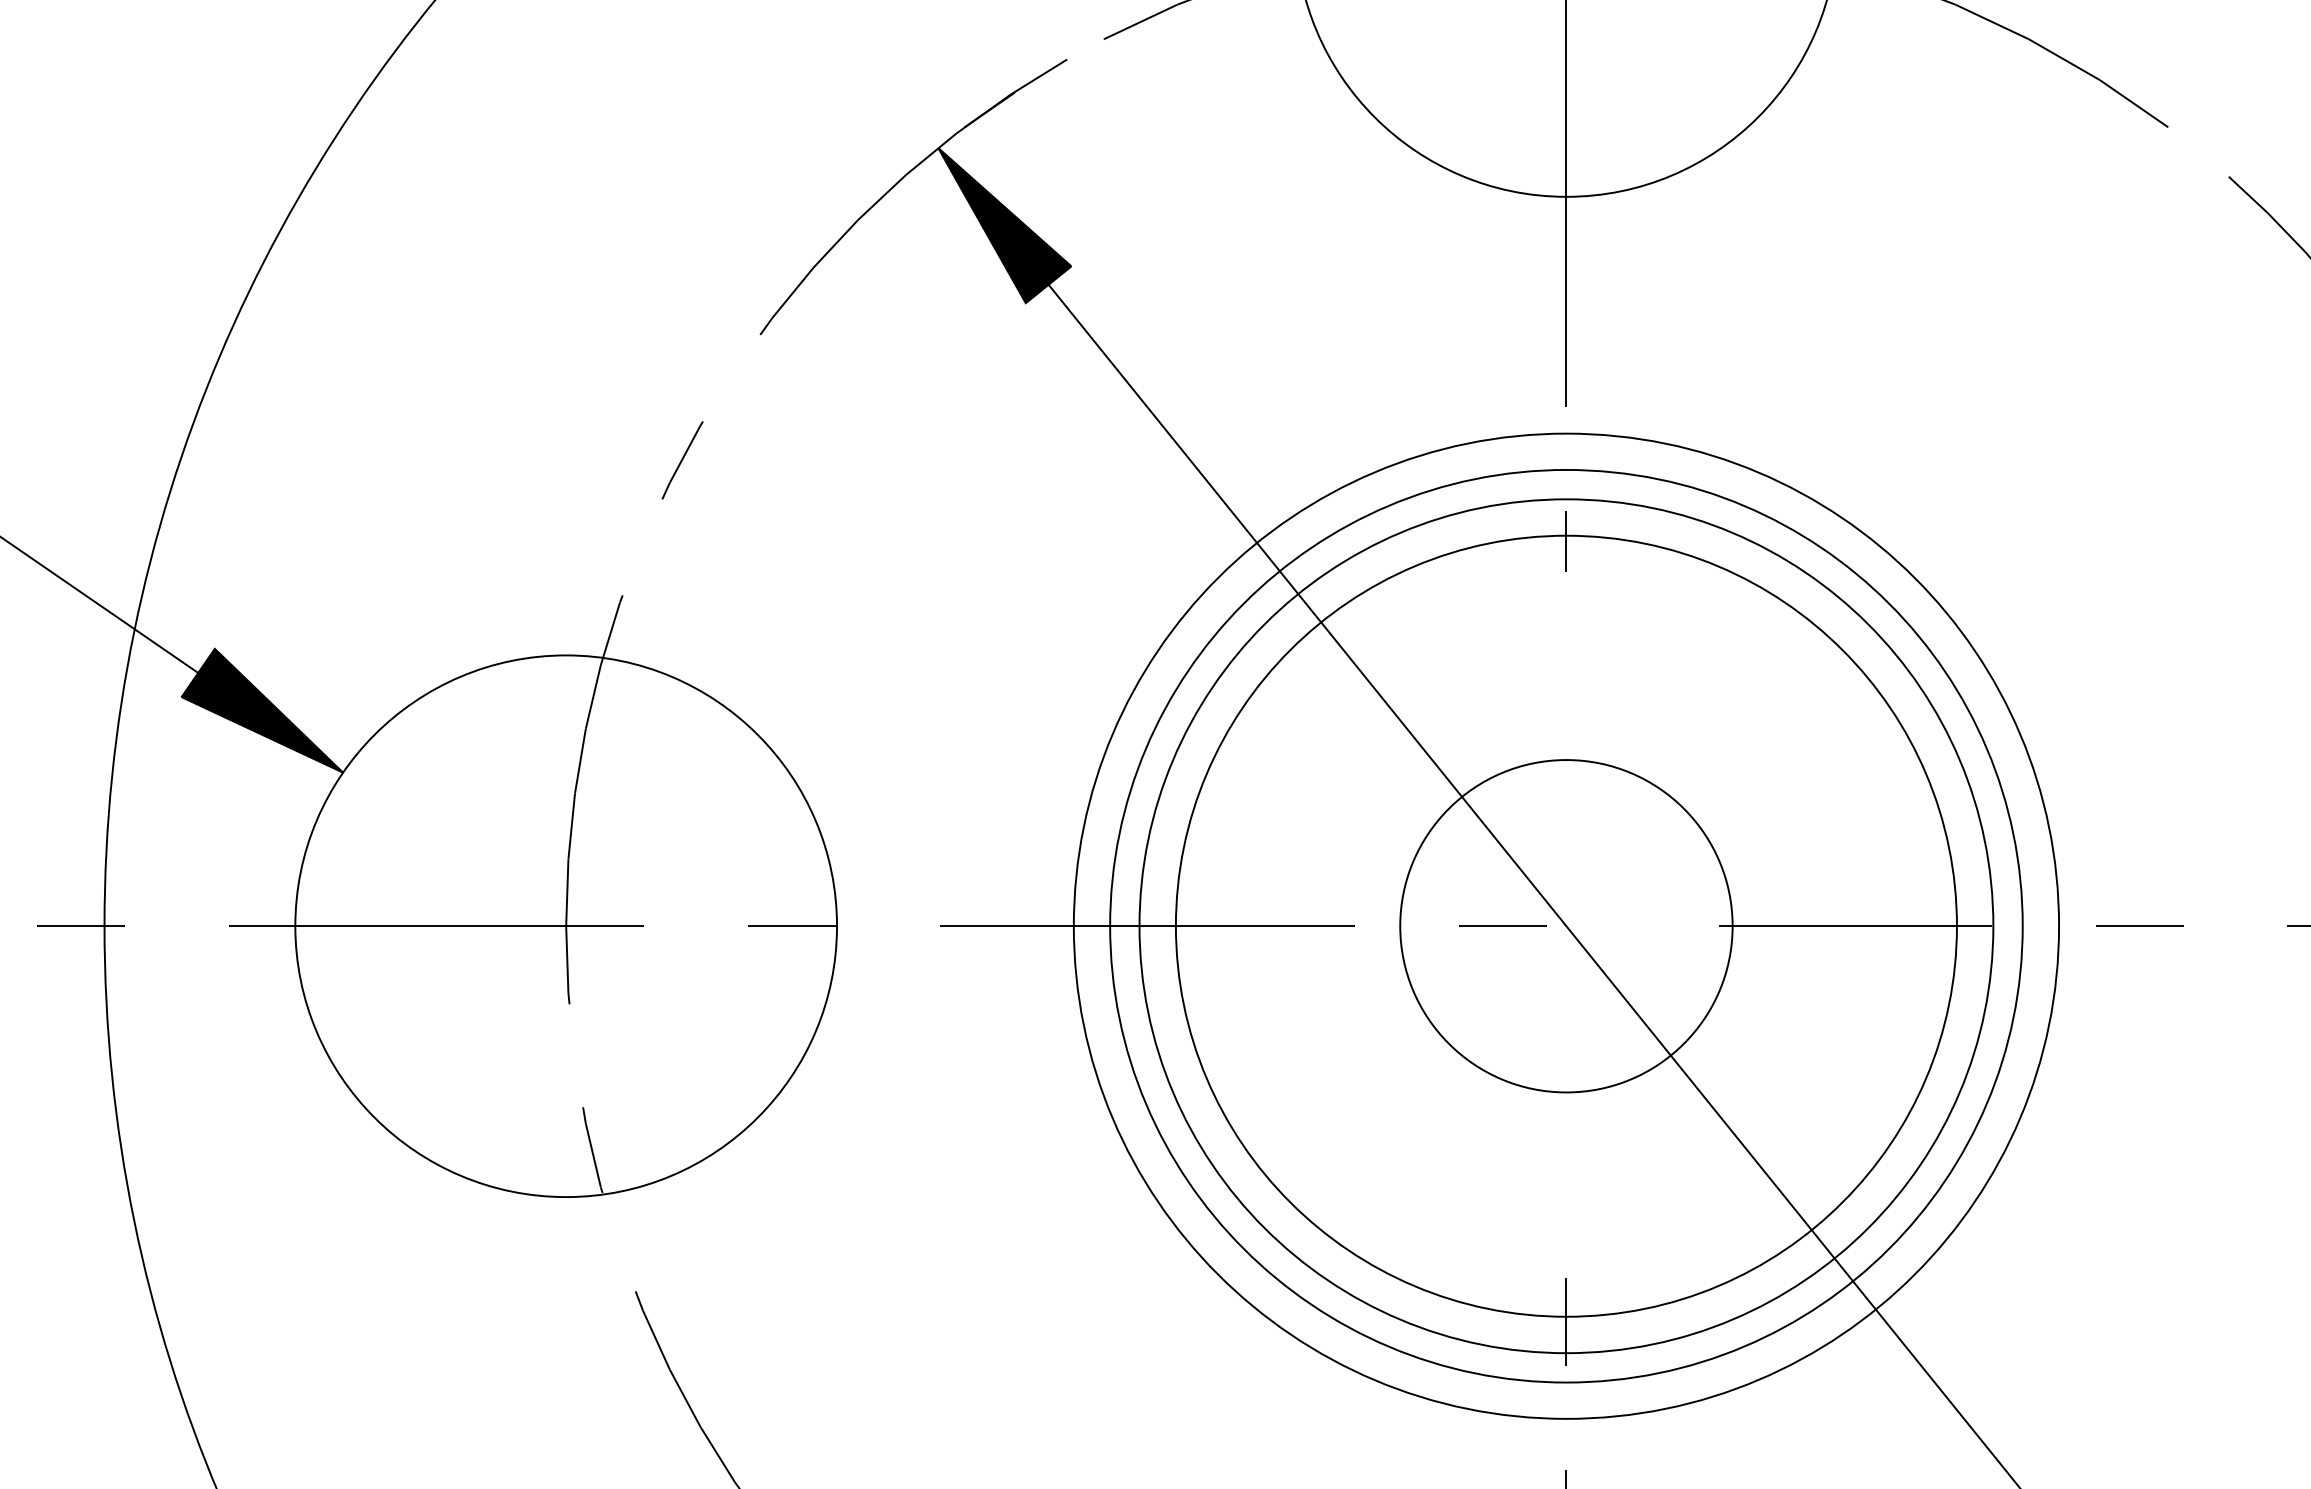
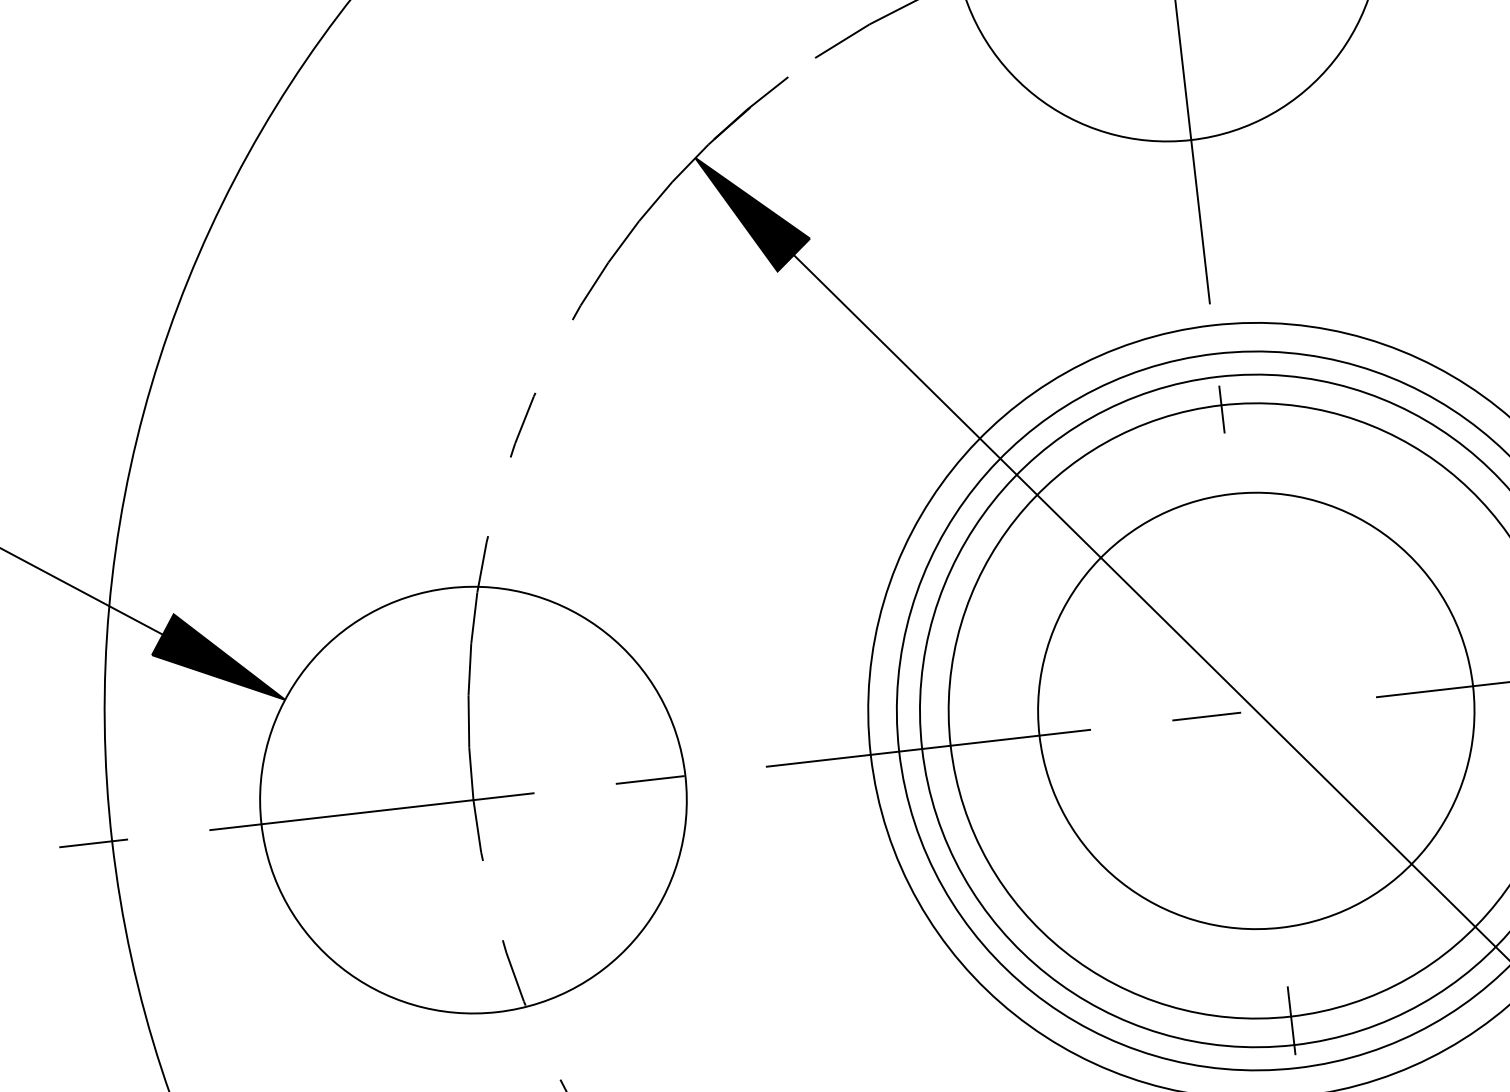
circle: (1566, 926) -> (1256, 711), size x1.67

